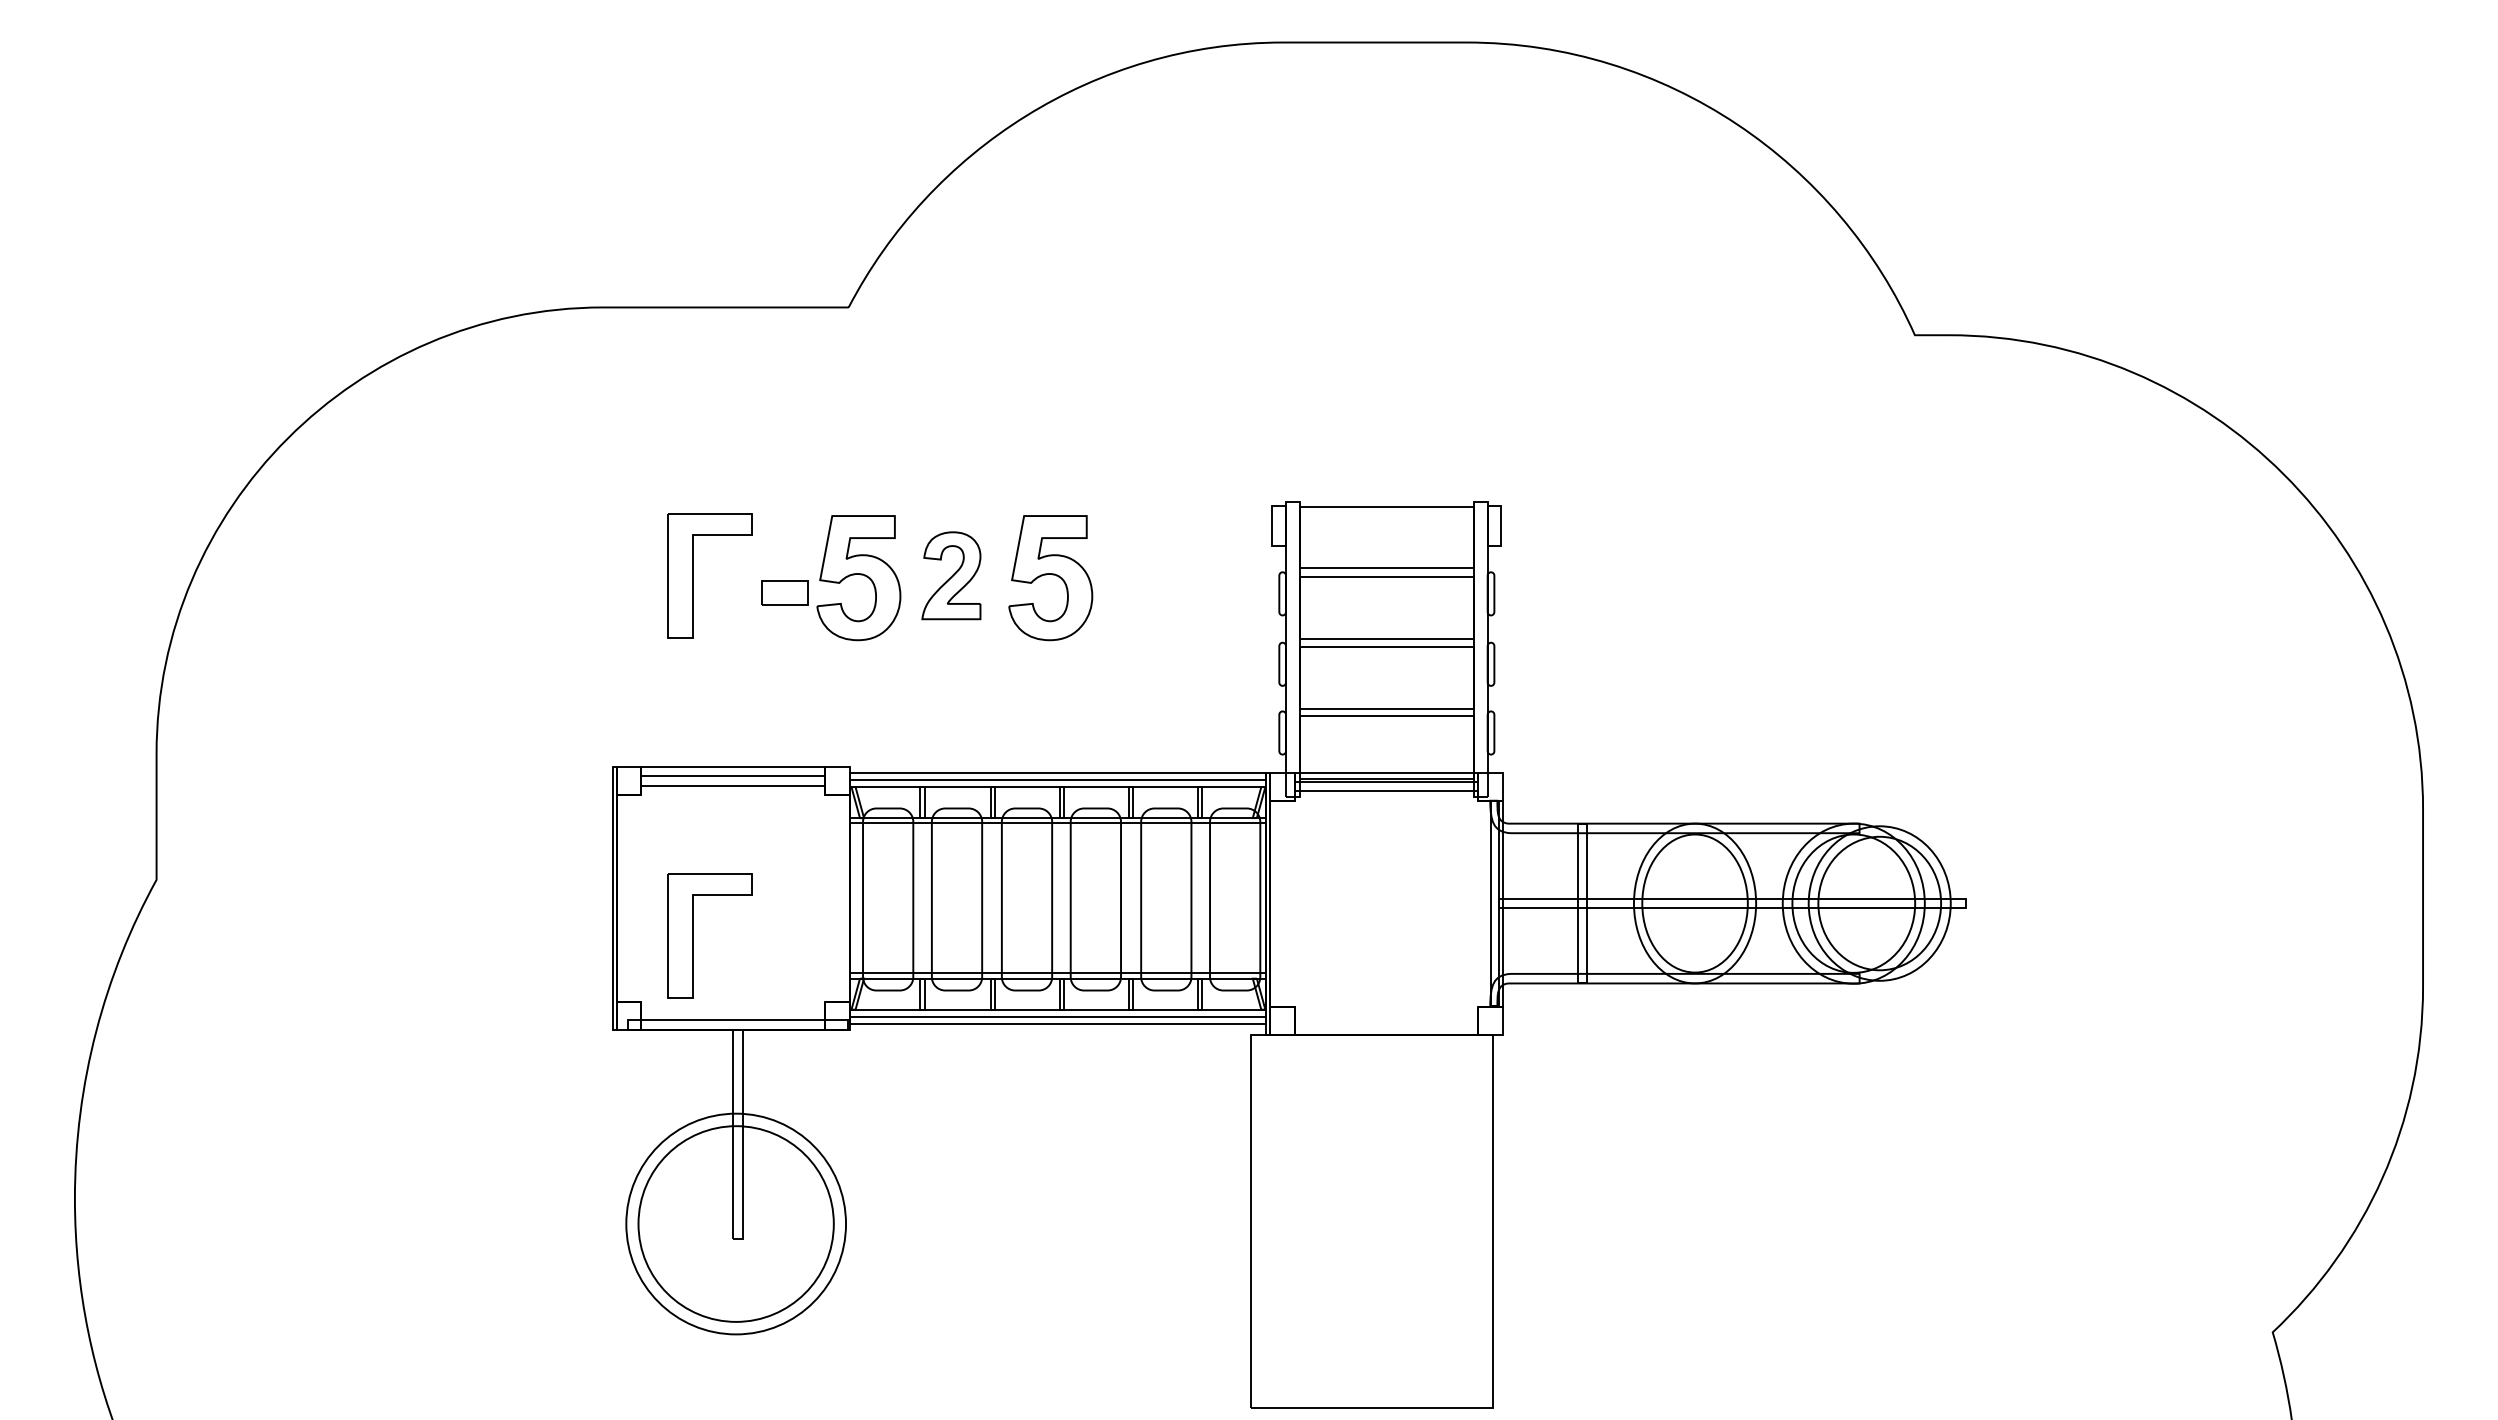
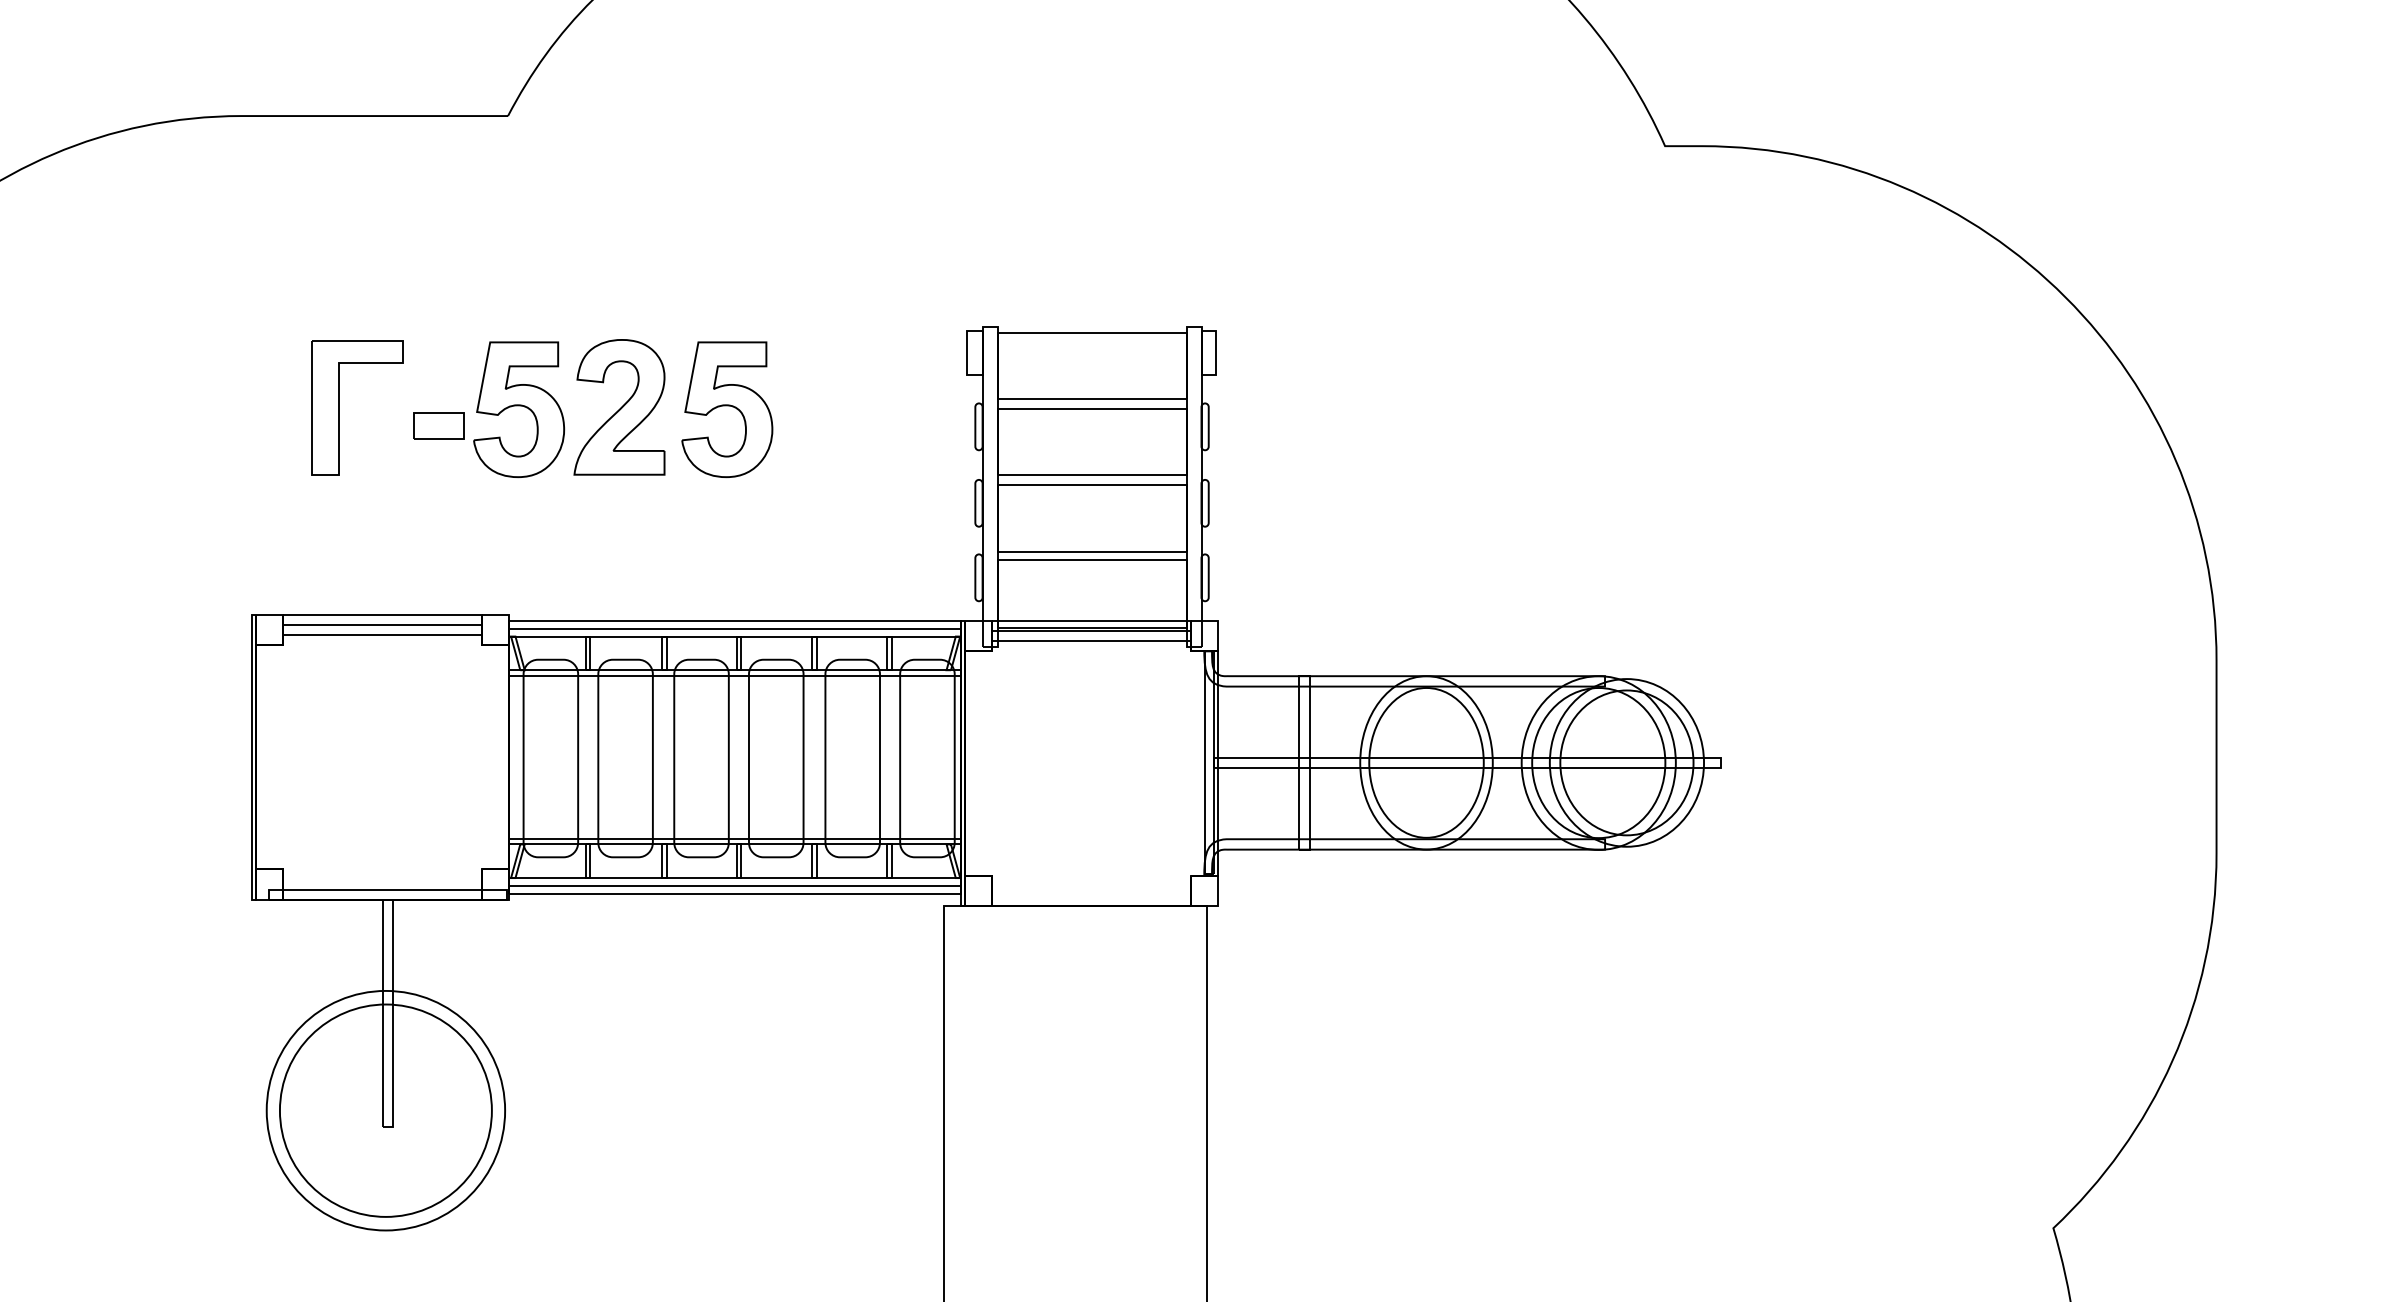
part: (951, 575) -> (619, 406), size x1.43
part: (693, 935) -> (339, 797), removed

